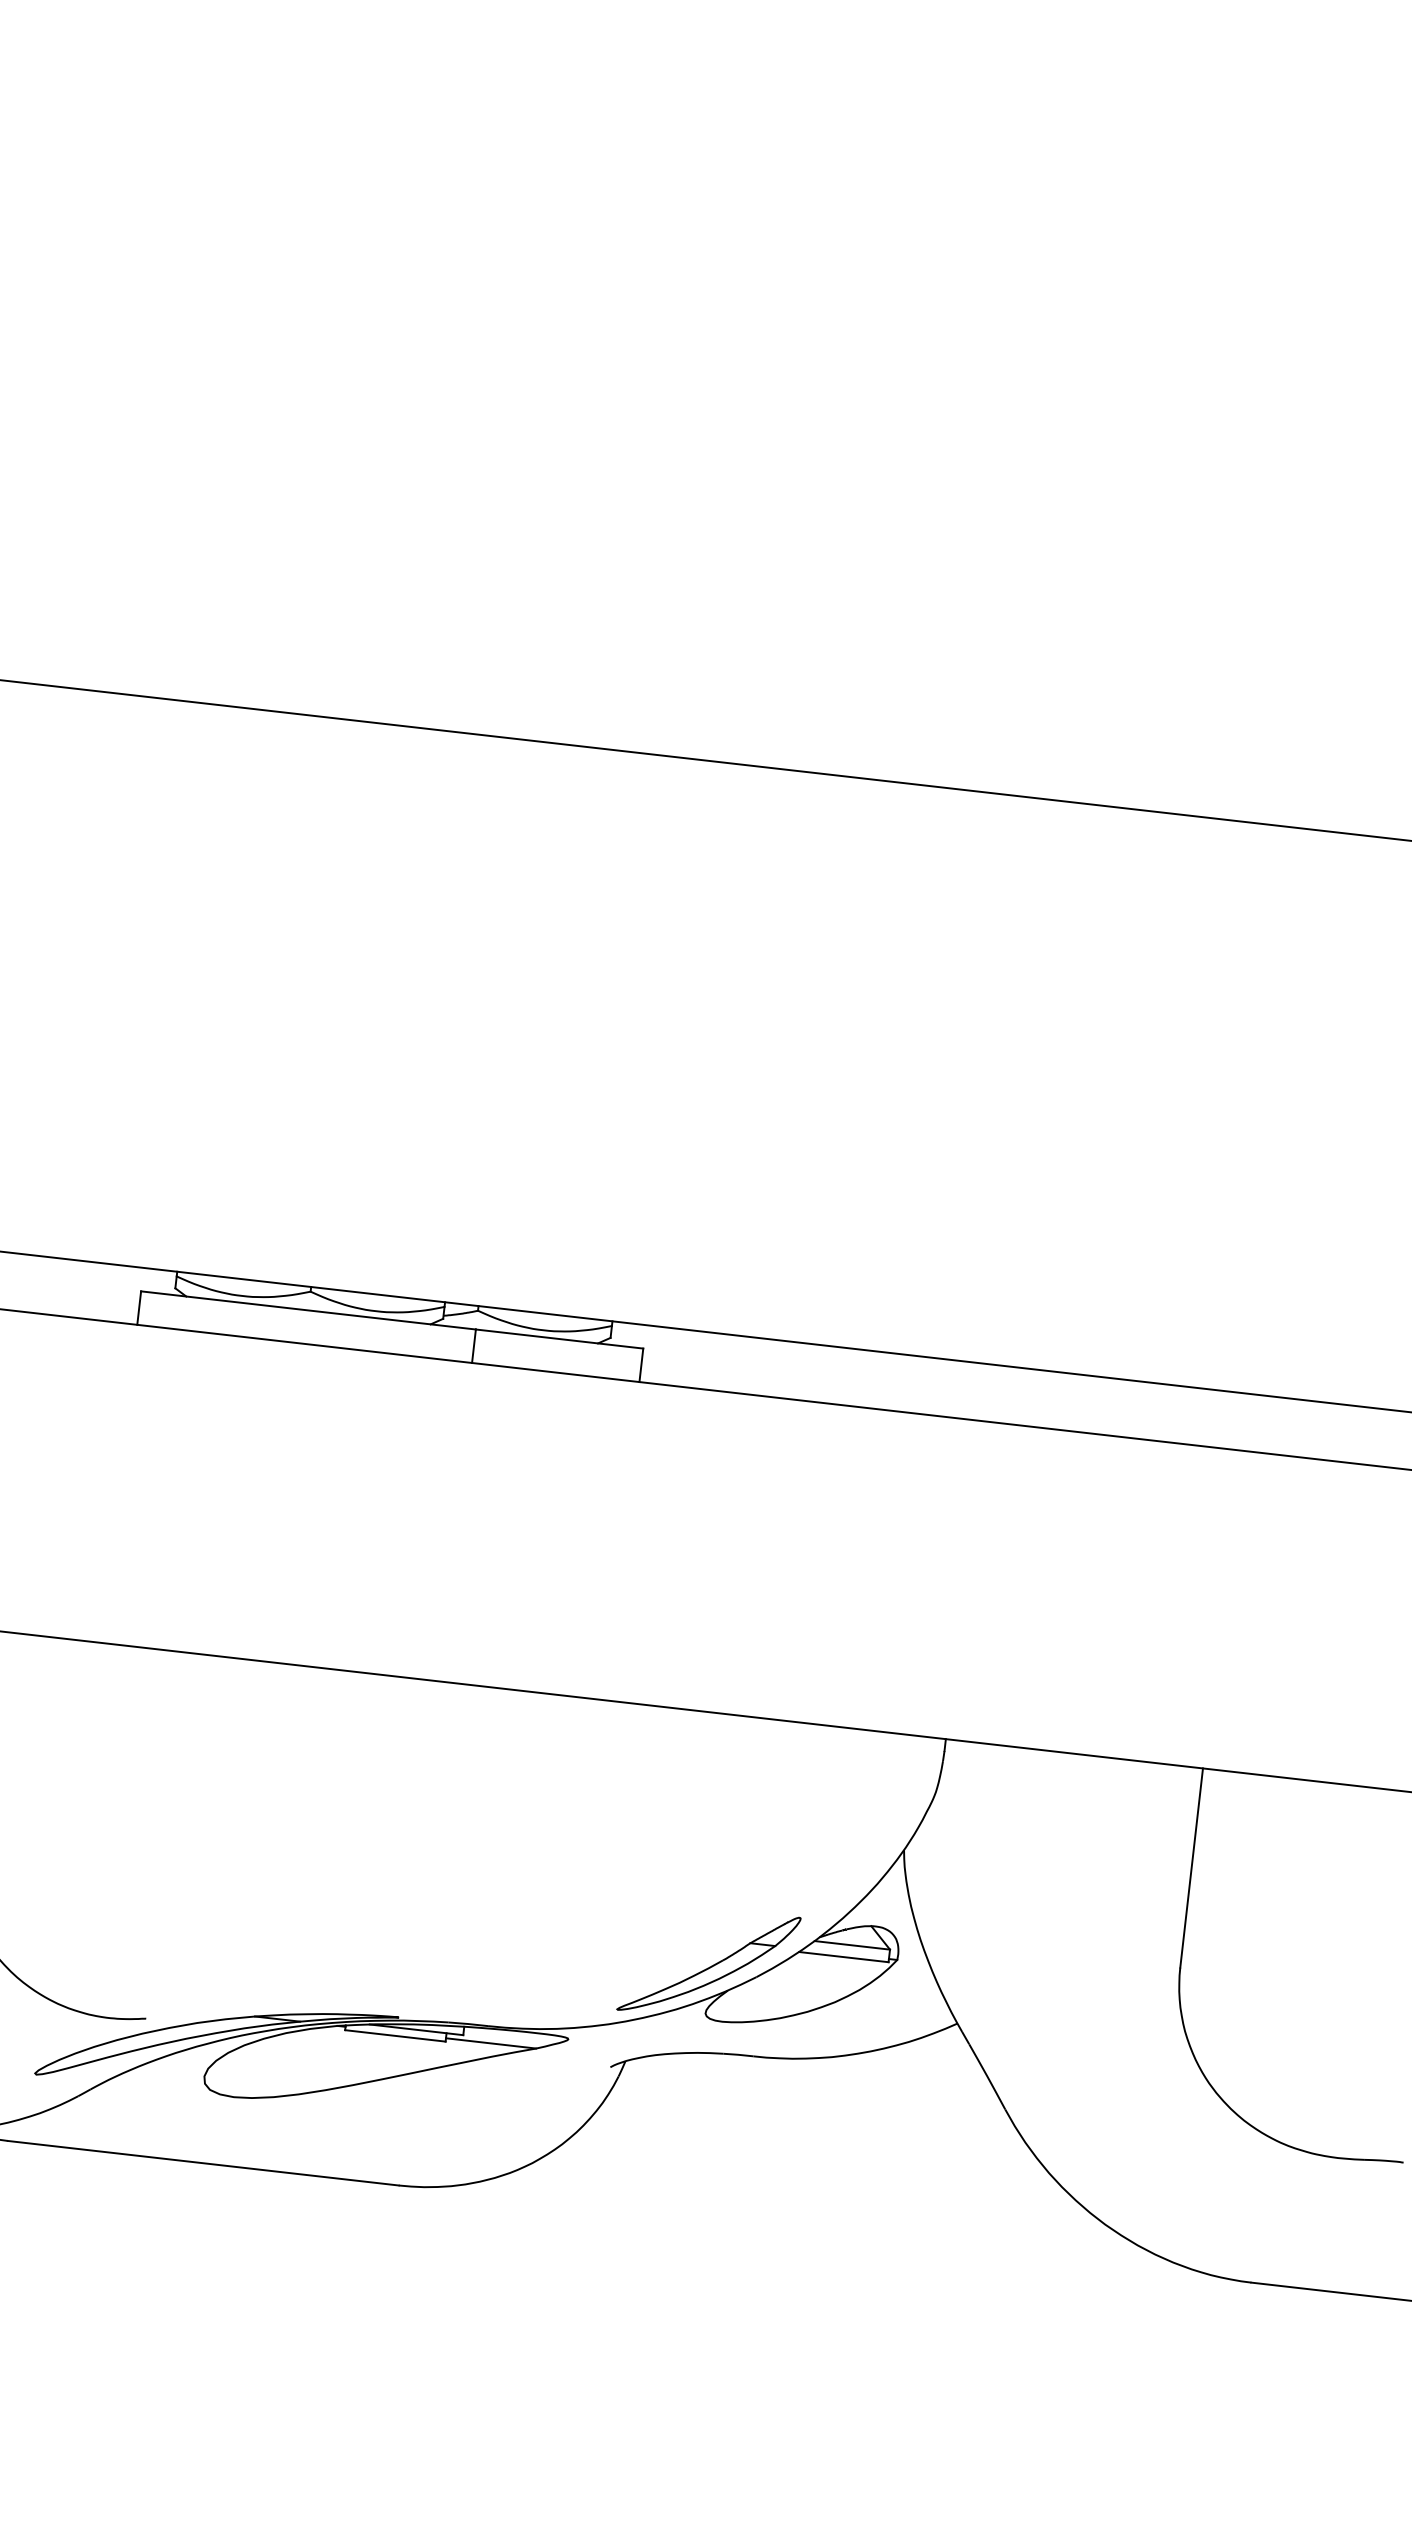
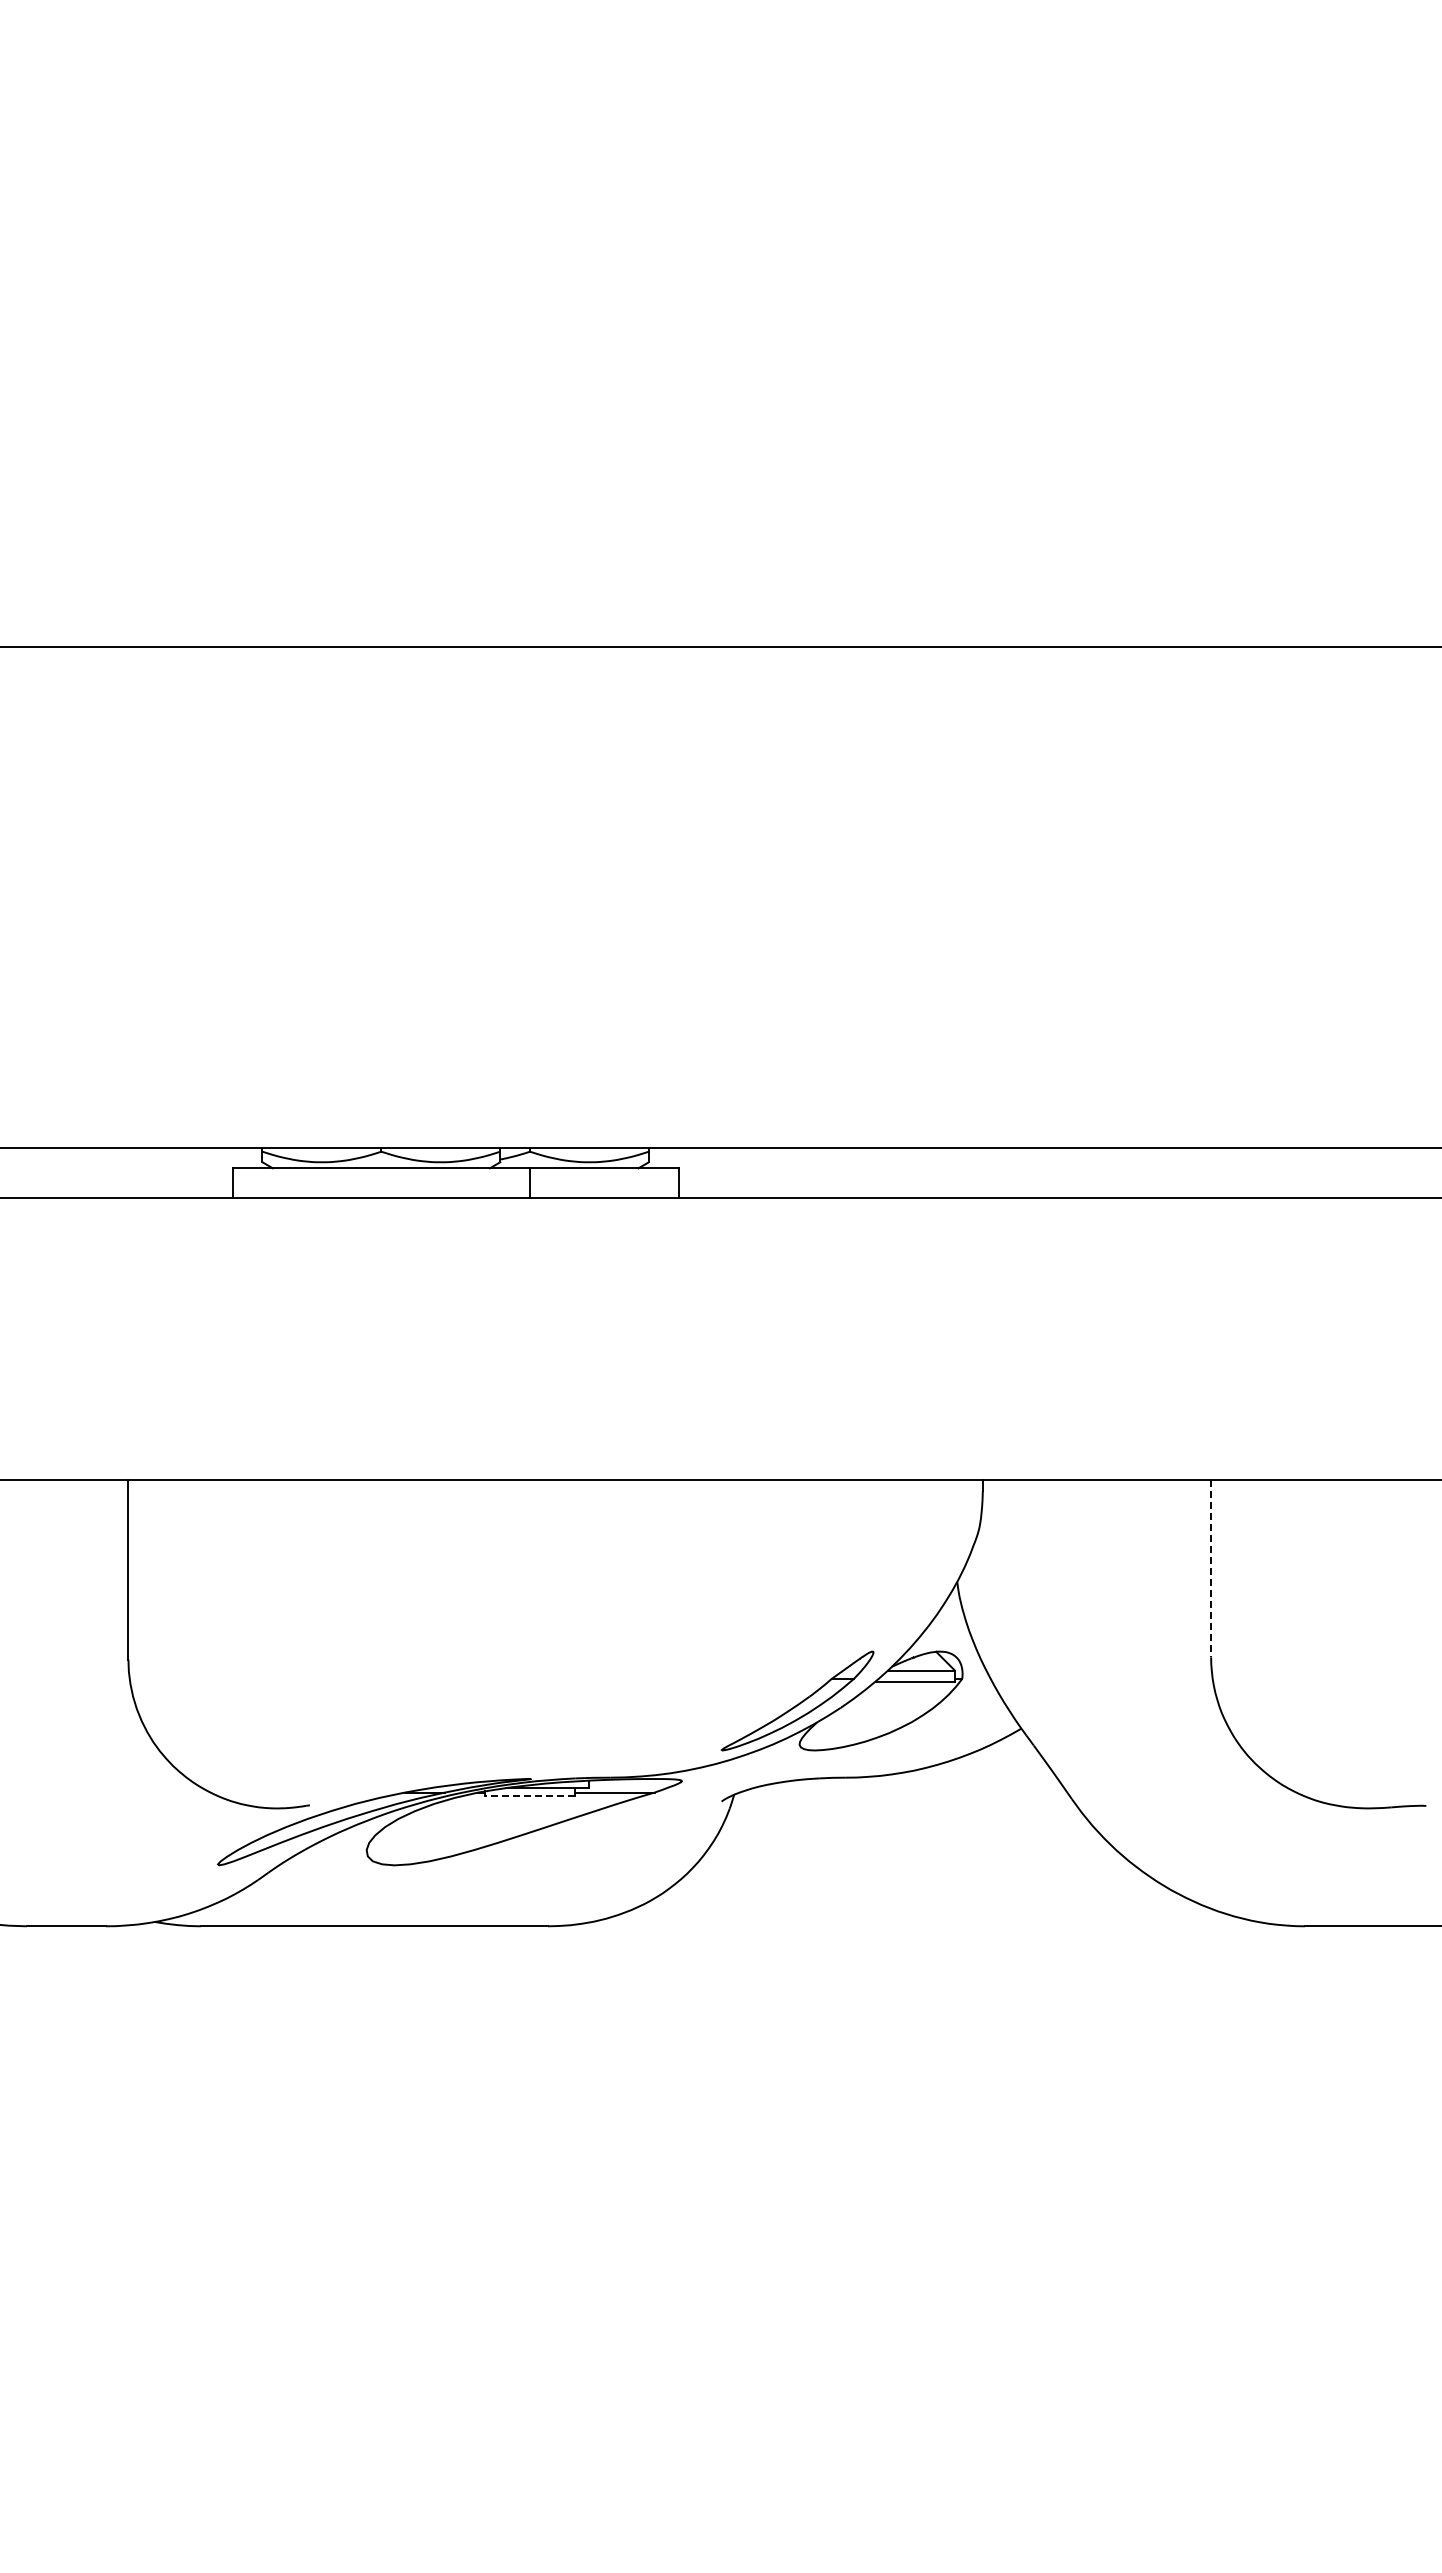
line: (1191, 1868) -> (1211, 1569), solid -> dashed
line: (395, 2035) -> (530, 1795), solid -> dashed

